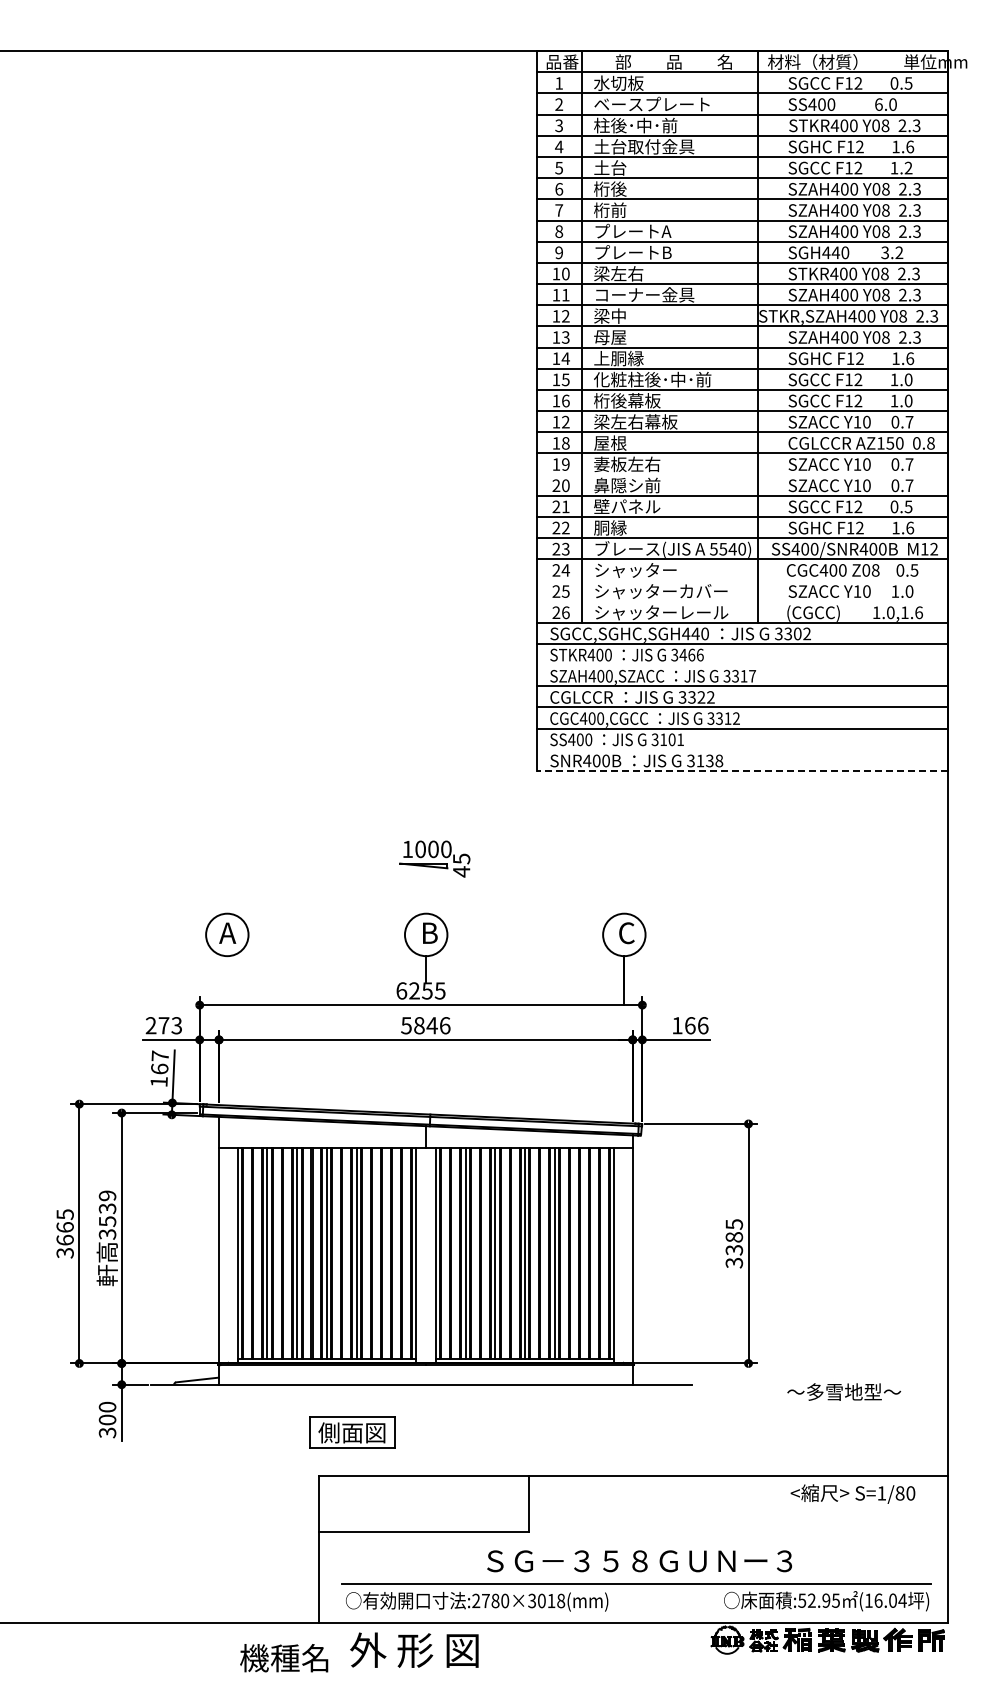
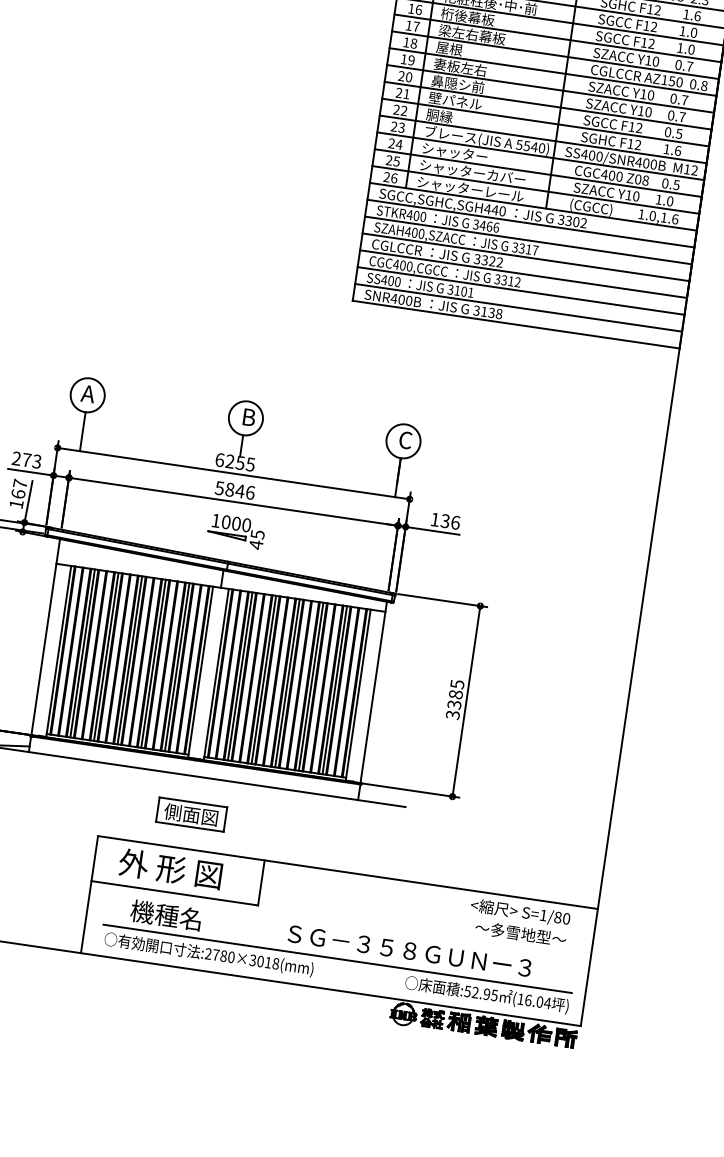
text: (565, 421) -> (416, 26), 12 -> 17
line: (741, 474) -> (550, 88), added
line: (741, 580) -> (537, 173), added
line: (741, 601) -> (535, 189), added
line: (741, 665) -> (527, 240), added
line: (741, 749) -> (518, 307), added
line: (741, 771) -> (515, 324), dashed -> solid
part: (434, 858) -> (236, 531), moved
line: (227, 980) -> (82, 431), added
text: (689, 1025) -> (444, 520), 166 -> 136
line: (386, 1253) -> (177, 667), added
line: (584, 1253) -> (334, 690), added
text: (844, 1391) -> (521, 933), moved
part: (352, 1432) -> (191, 814), moved
text: (639, 1561) -> (409, 951), moved
text: (414, 1649) -> (170, 868), moved
text: (284, 1658) -> (166, 915), moved

